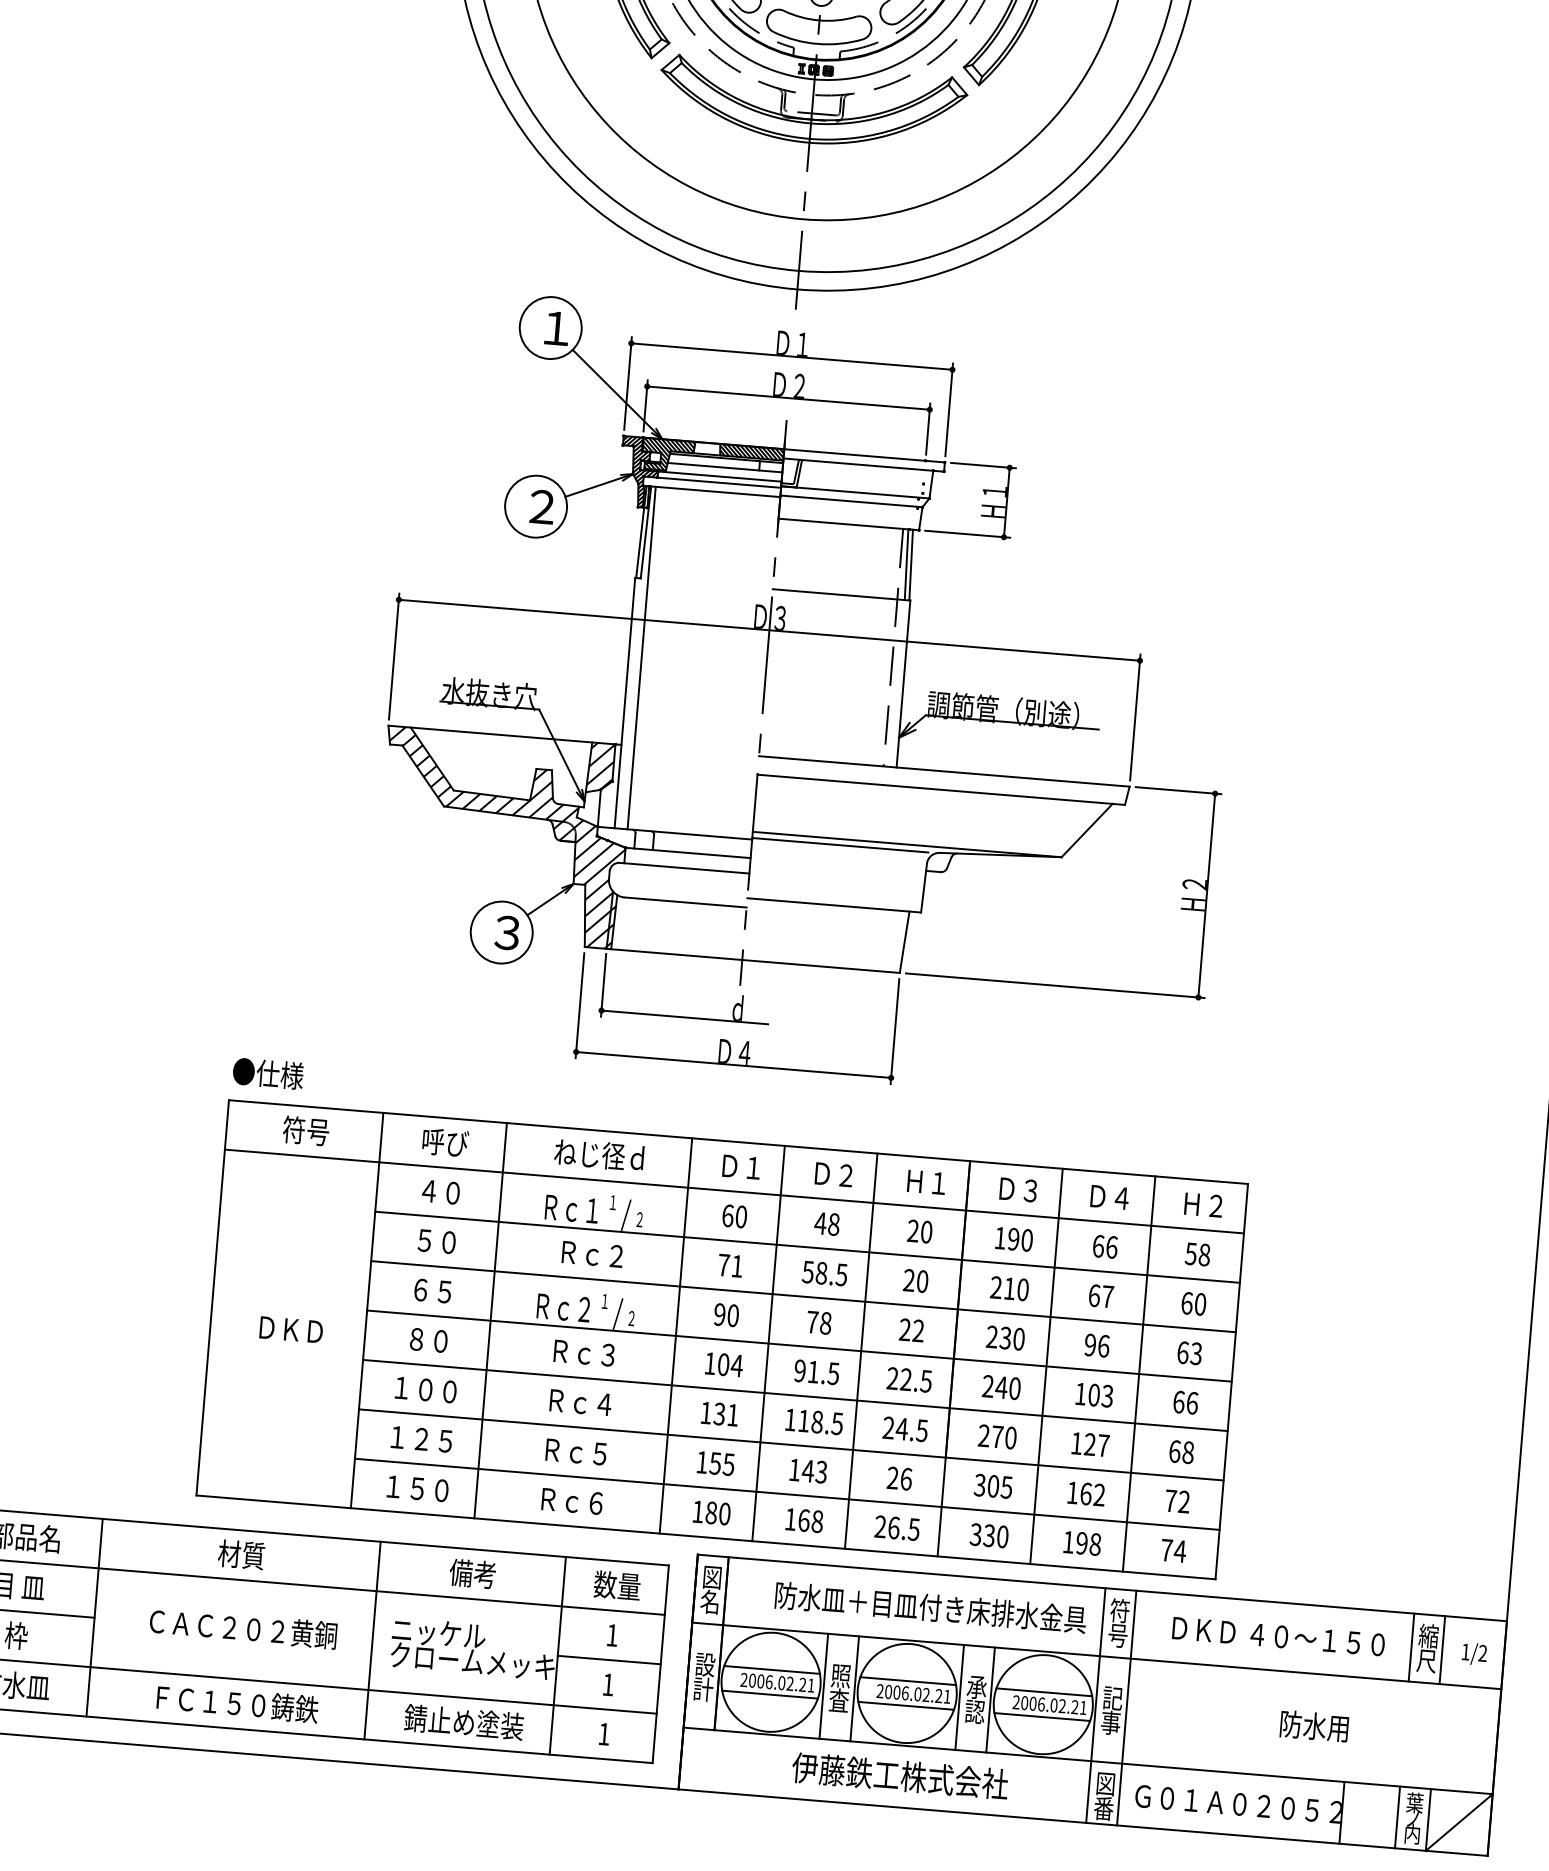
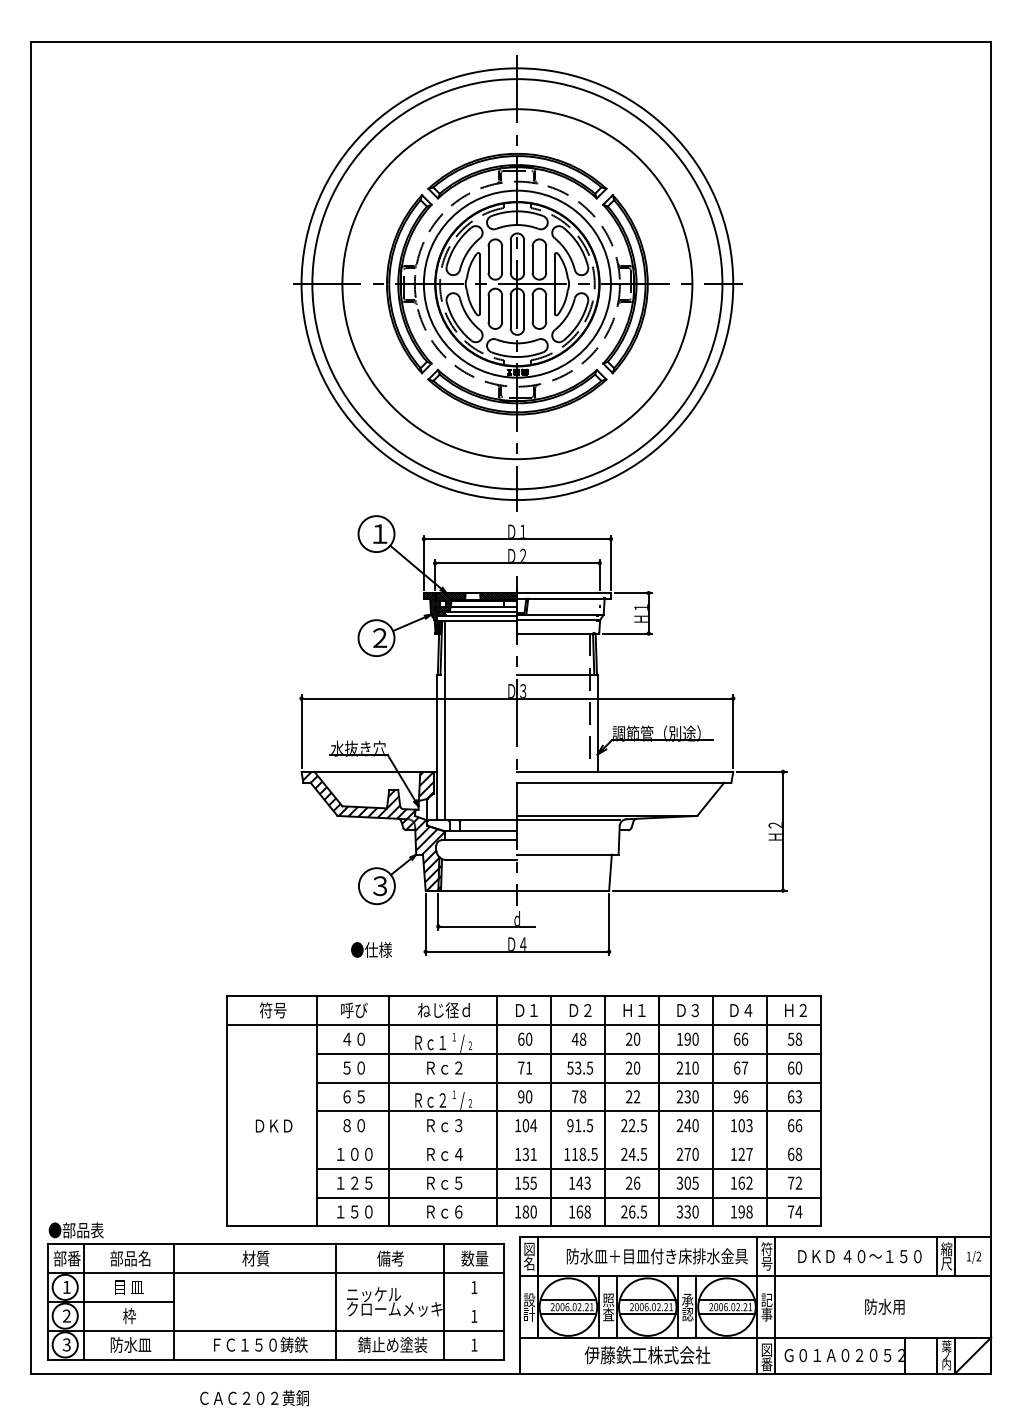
text: (268, 1072) -> (371, 949), moved
text: (822, 1272) -> (578, 1067), 58.5 -> 53.5
line: (794, 1396) -> (568, 1140), removed
text: (243, 1629) -> (254, 1398), moved
line: (608, 1659) -> (473, 1301), removed

